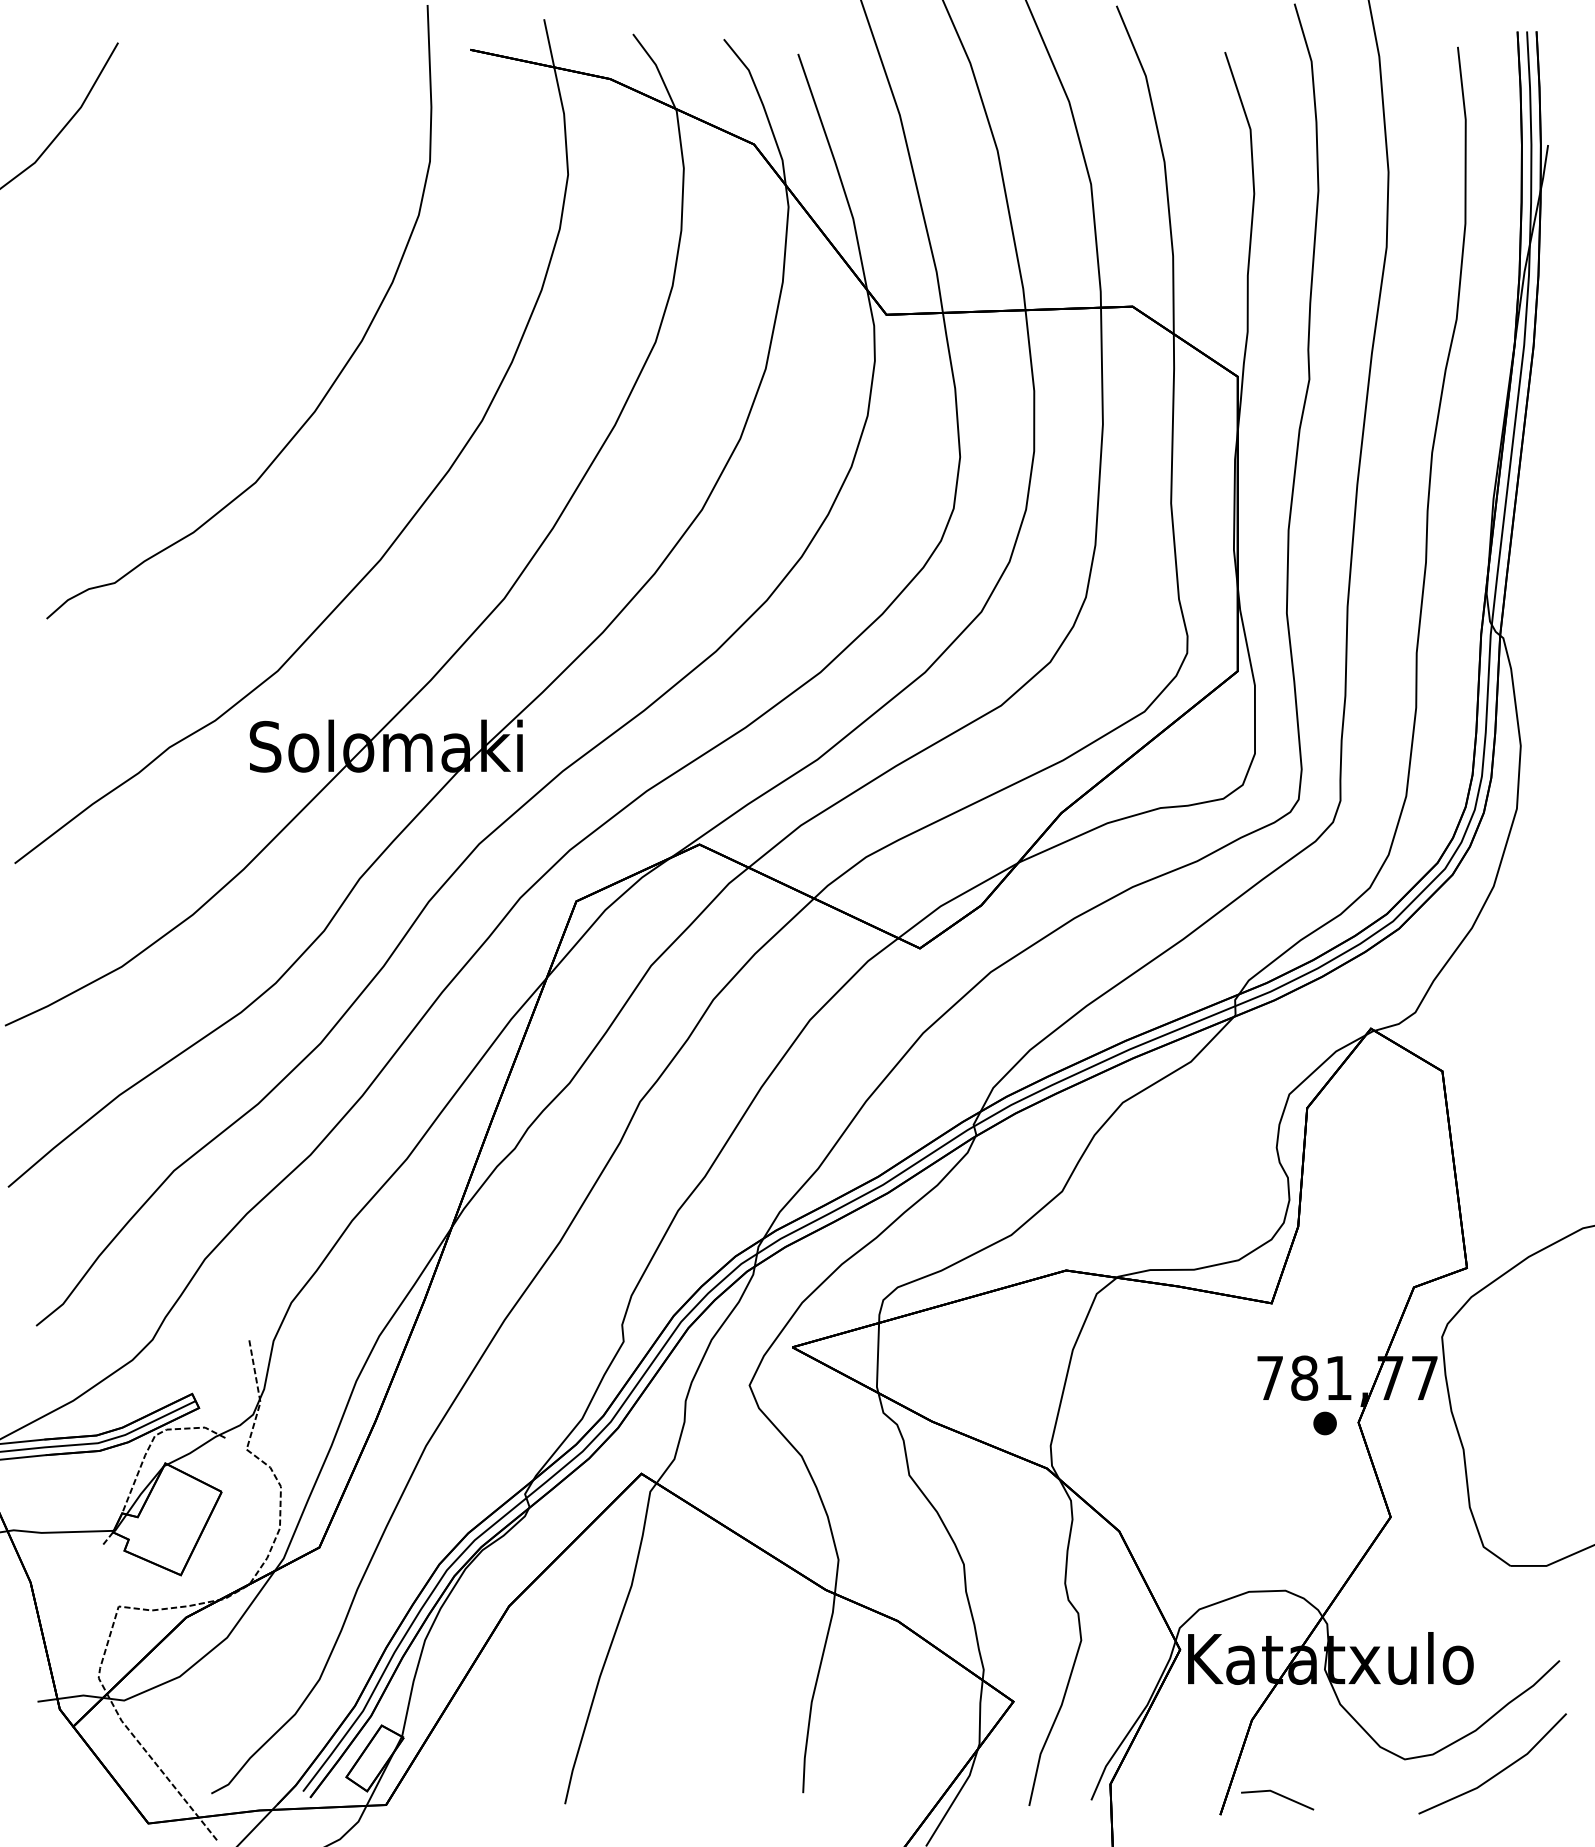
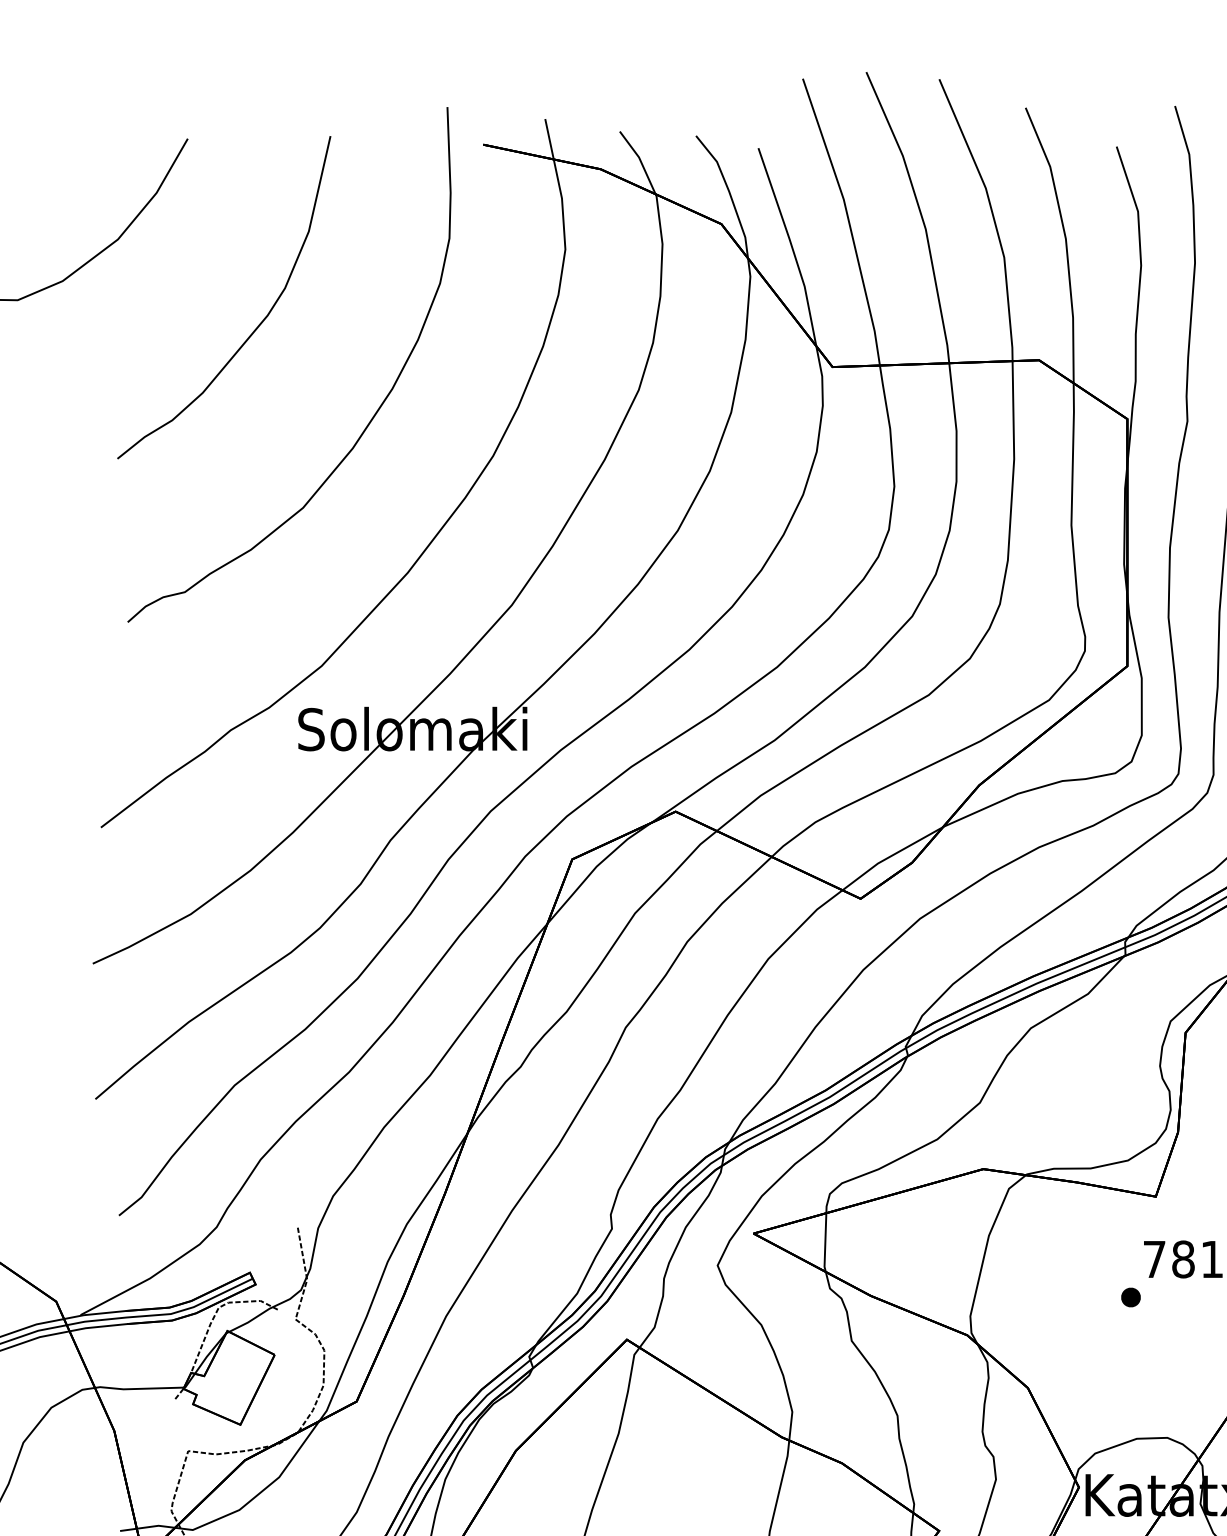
part: (201, 265) -> (257, 325), added
part: (1324, 1423) -> (1130, 1297), moved

